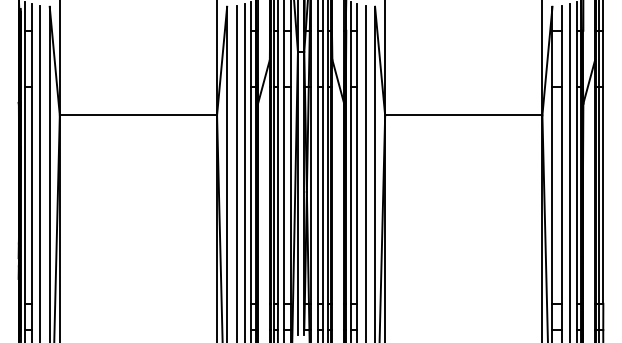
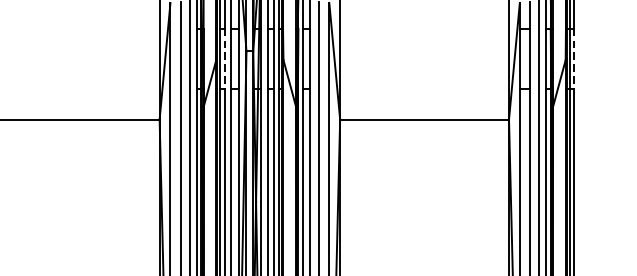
line: (278, 58) -> (225, 58), solid -> dashed
line: (603, 58) -> (574, 58), solid -> dashed

